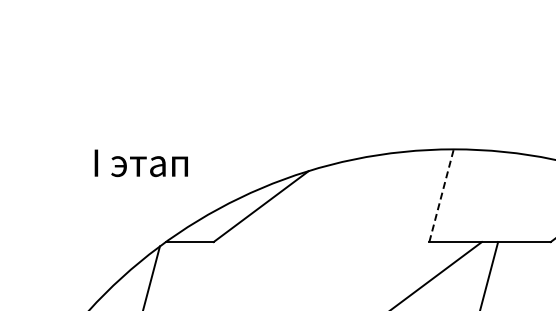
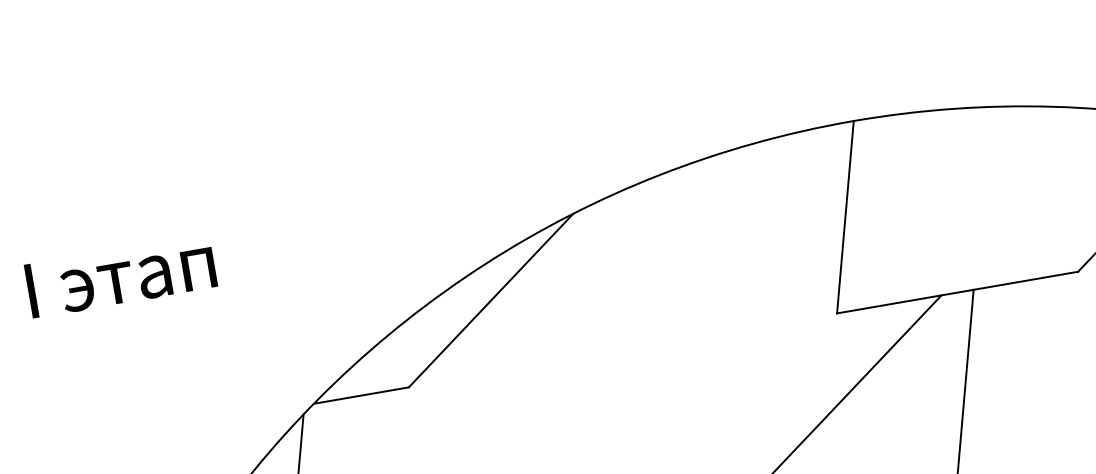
text: (140, 163) -> (119, 276), moved
line: (441, 195) -> (845, 216), dashed -> solid

